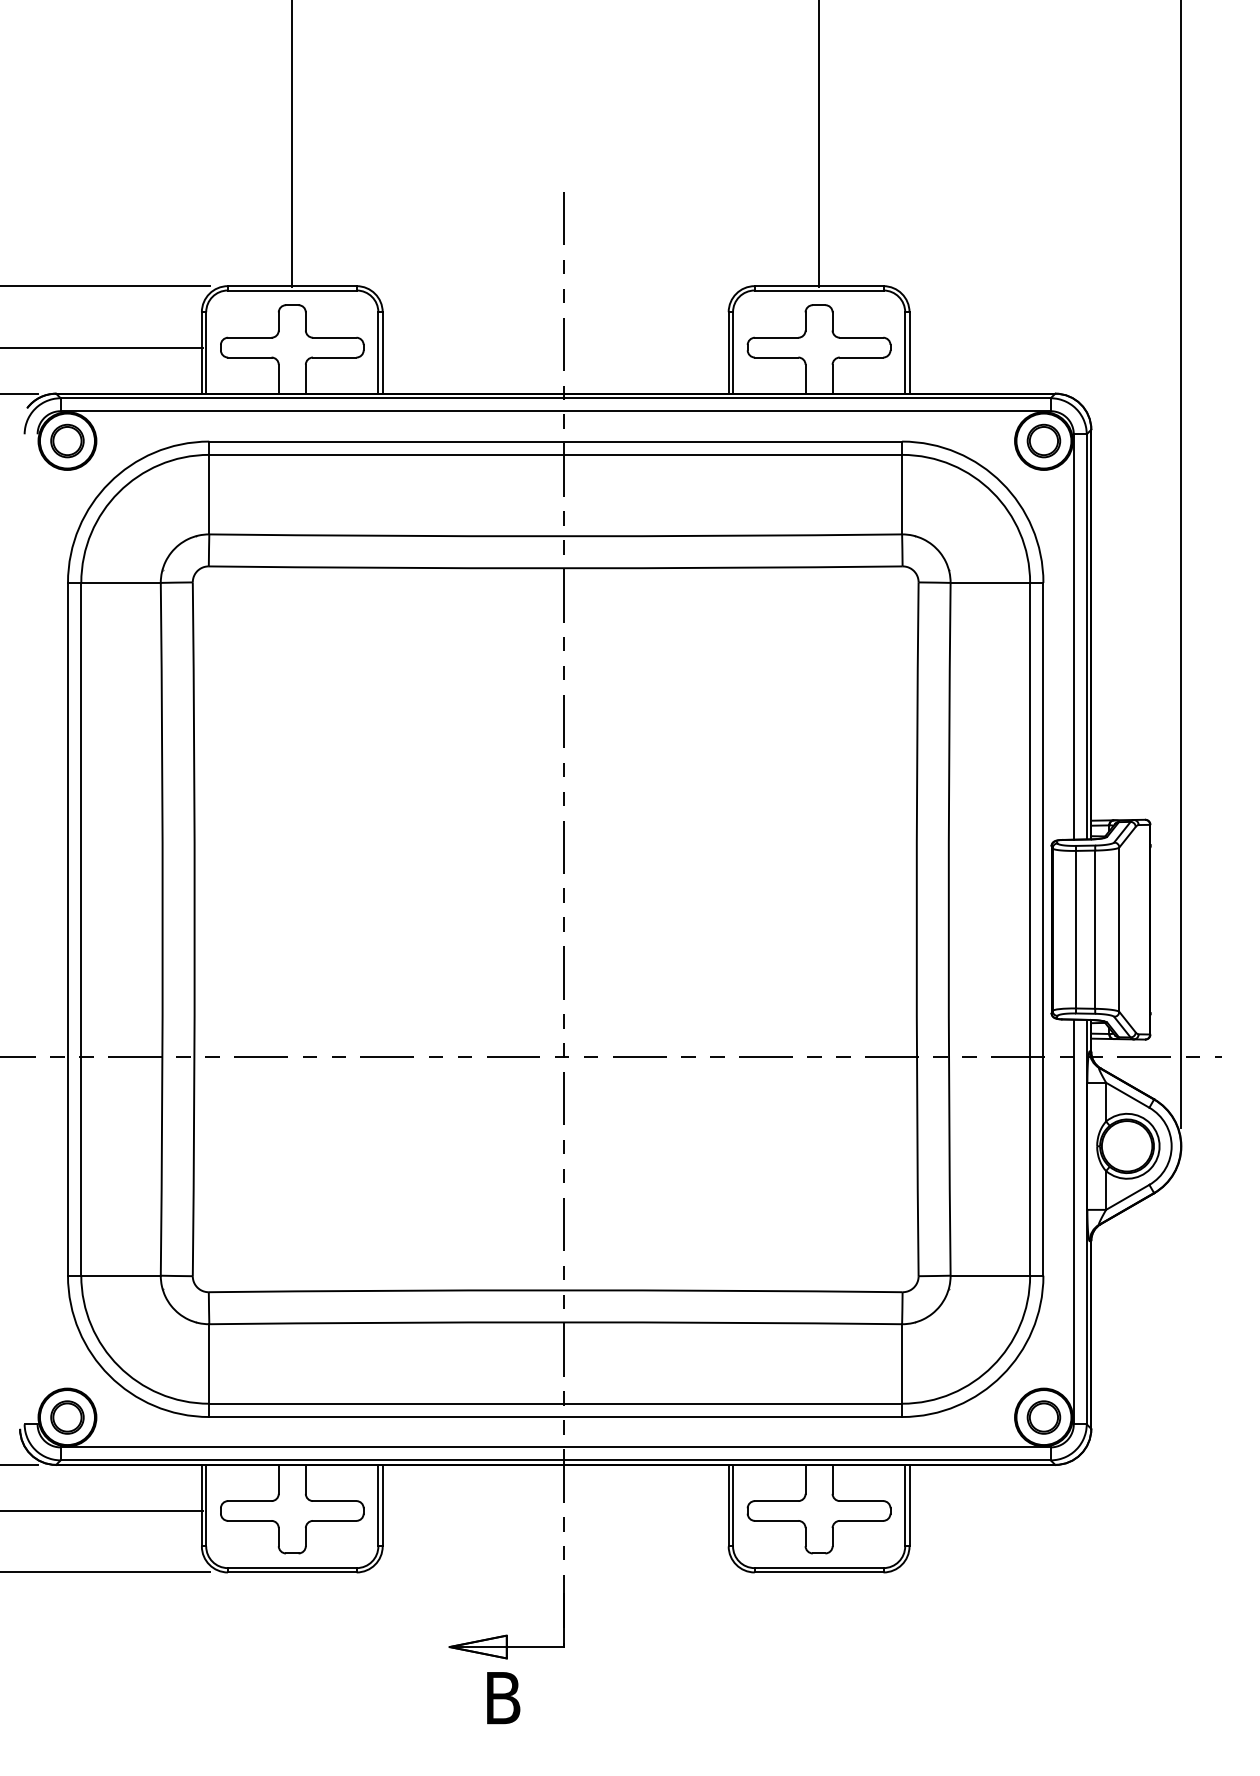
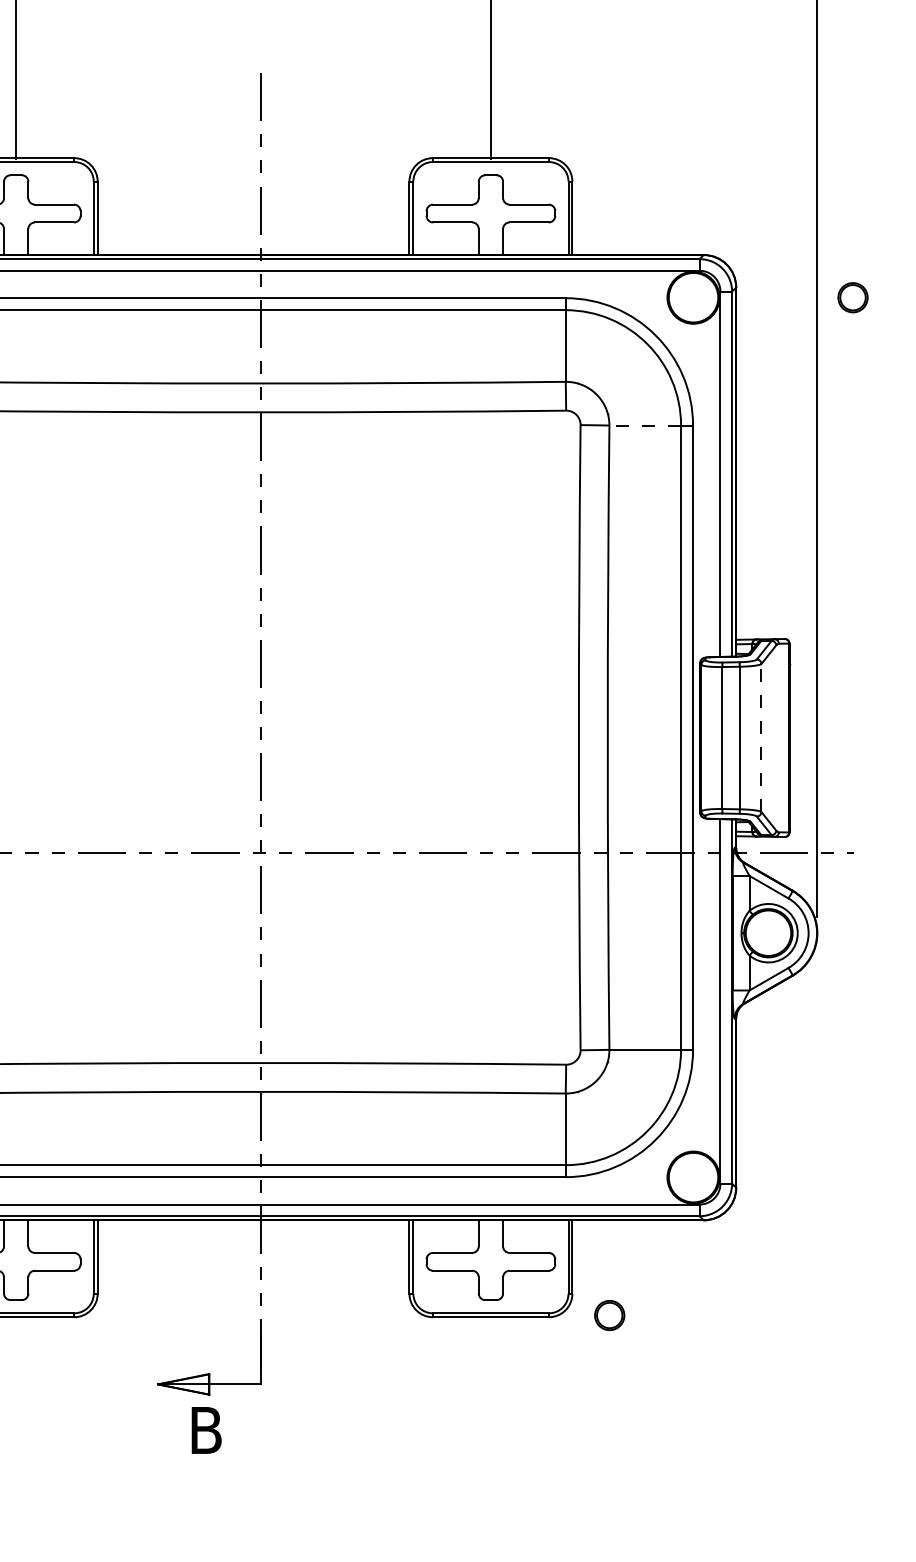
part: (1043, 440) -> (852, 297), moved
line: (990, 582) -> (645, 425), solid -> dashed
line: (1119, 929) -> (761, 737), solid -> dashed
part: (1043, 1417) -> (609, 1315), moved

